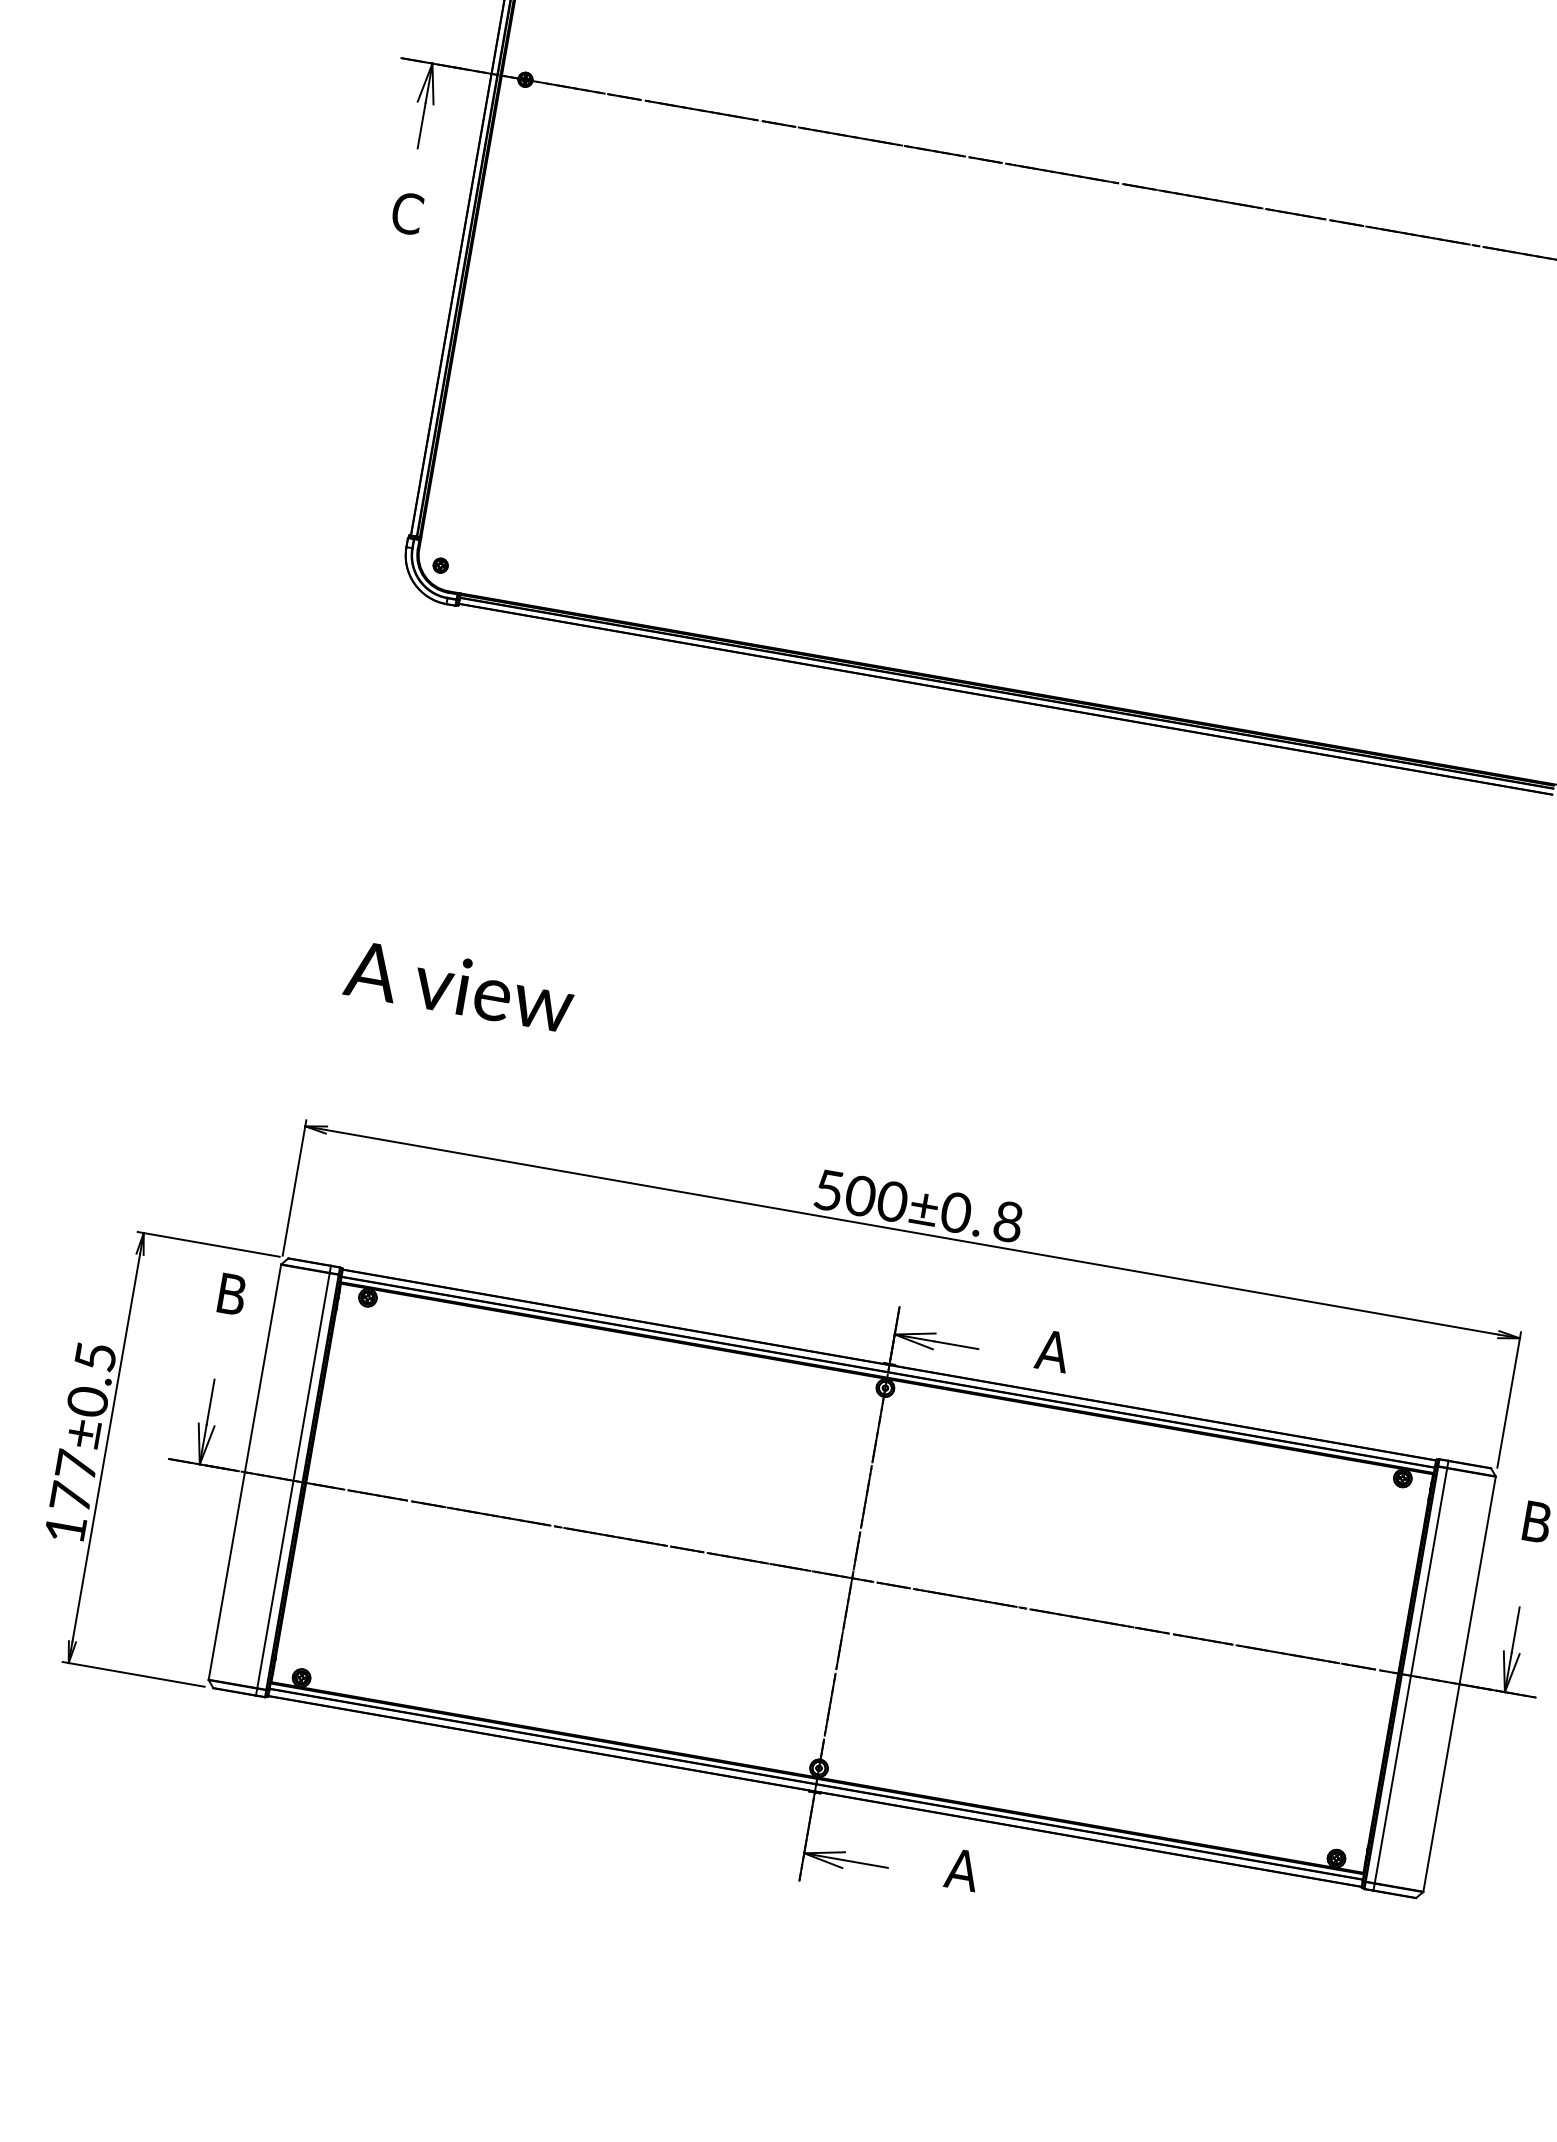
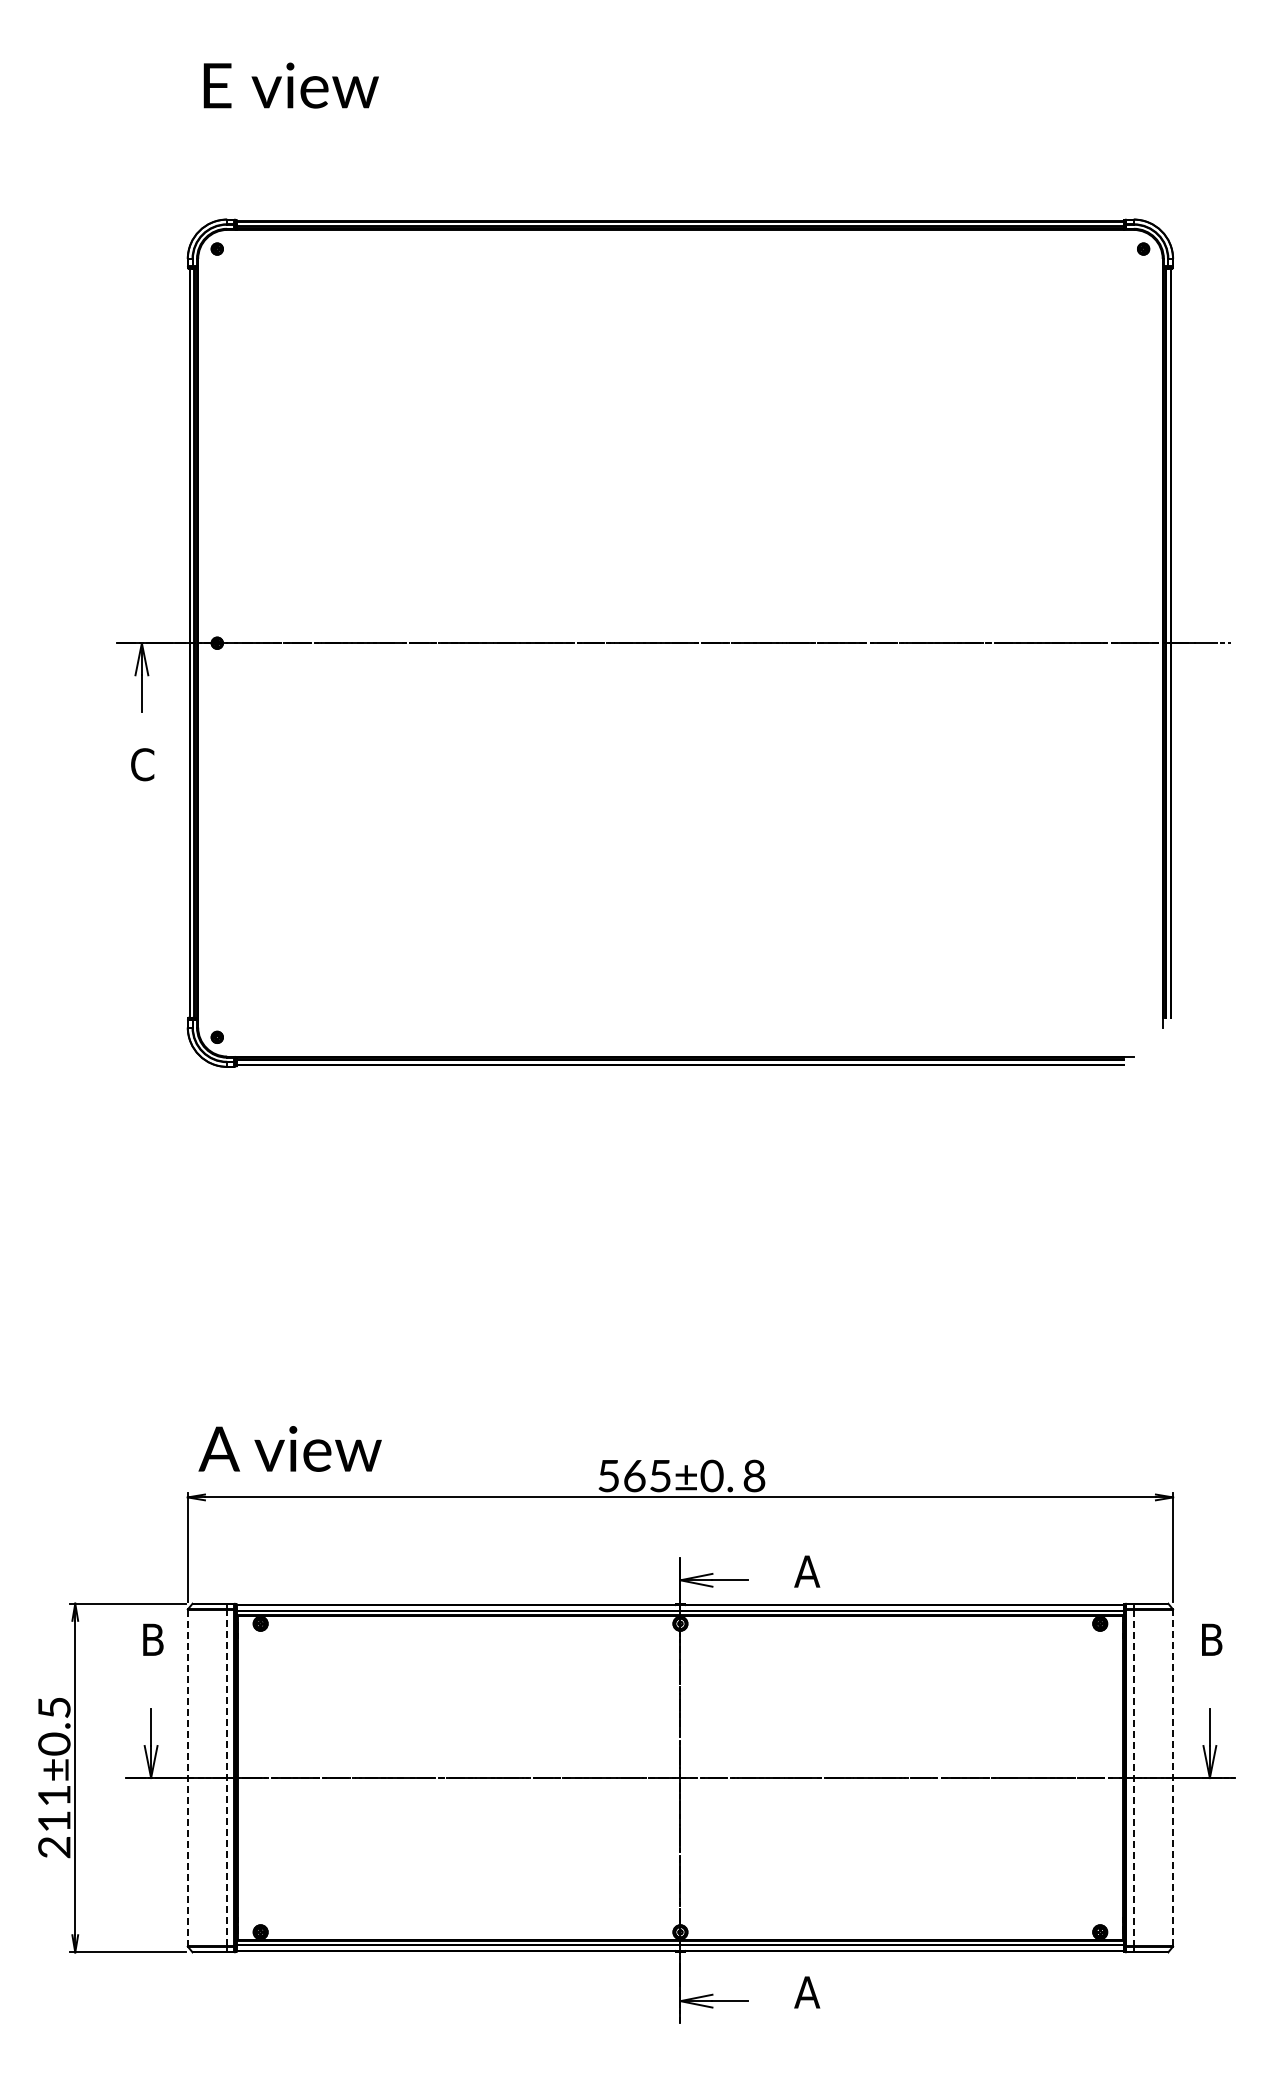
text: (459, 985) -> (289, 1448), moved
text: (876, 1198) -> (647, 1475), 500±0. -> 565±0.
line: (244, 1472) -> (187, 1778), solid -> dashed
line: (294, 1480) -> (227, 1777), solid -> dashed
text: (71, 1497) -> (54, 1821), 177±0.5 -> 211±0.5
line: (1410, 1676) -> (1133, 1778), solid -> dashed
line: (1460, 1683) -> (1173, 1777), solid -> dashed

